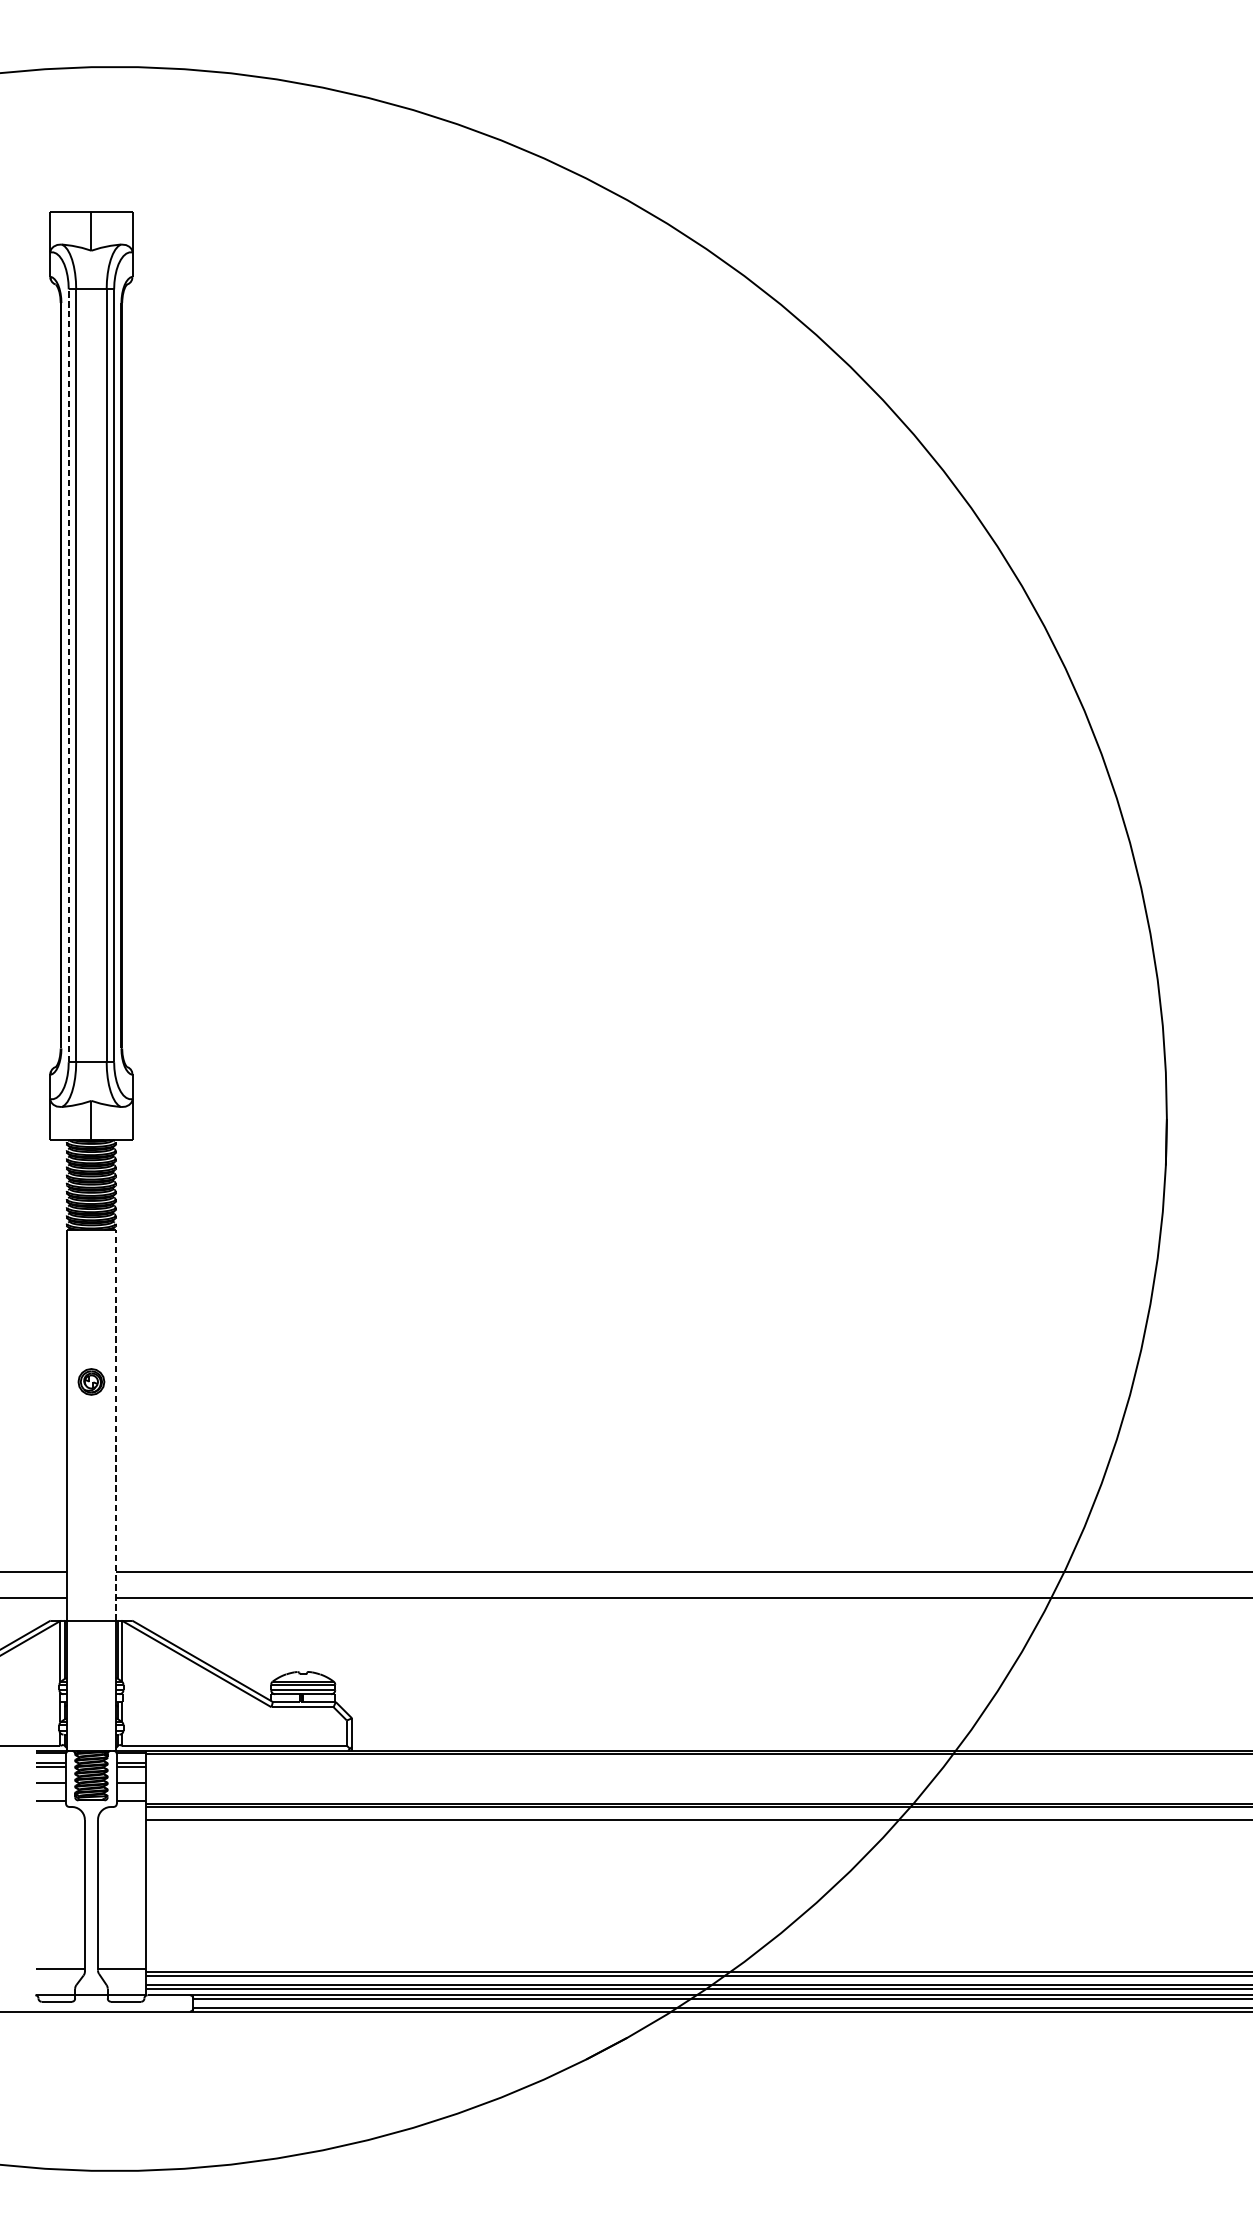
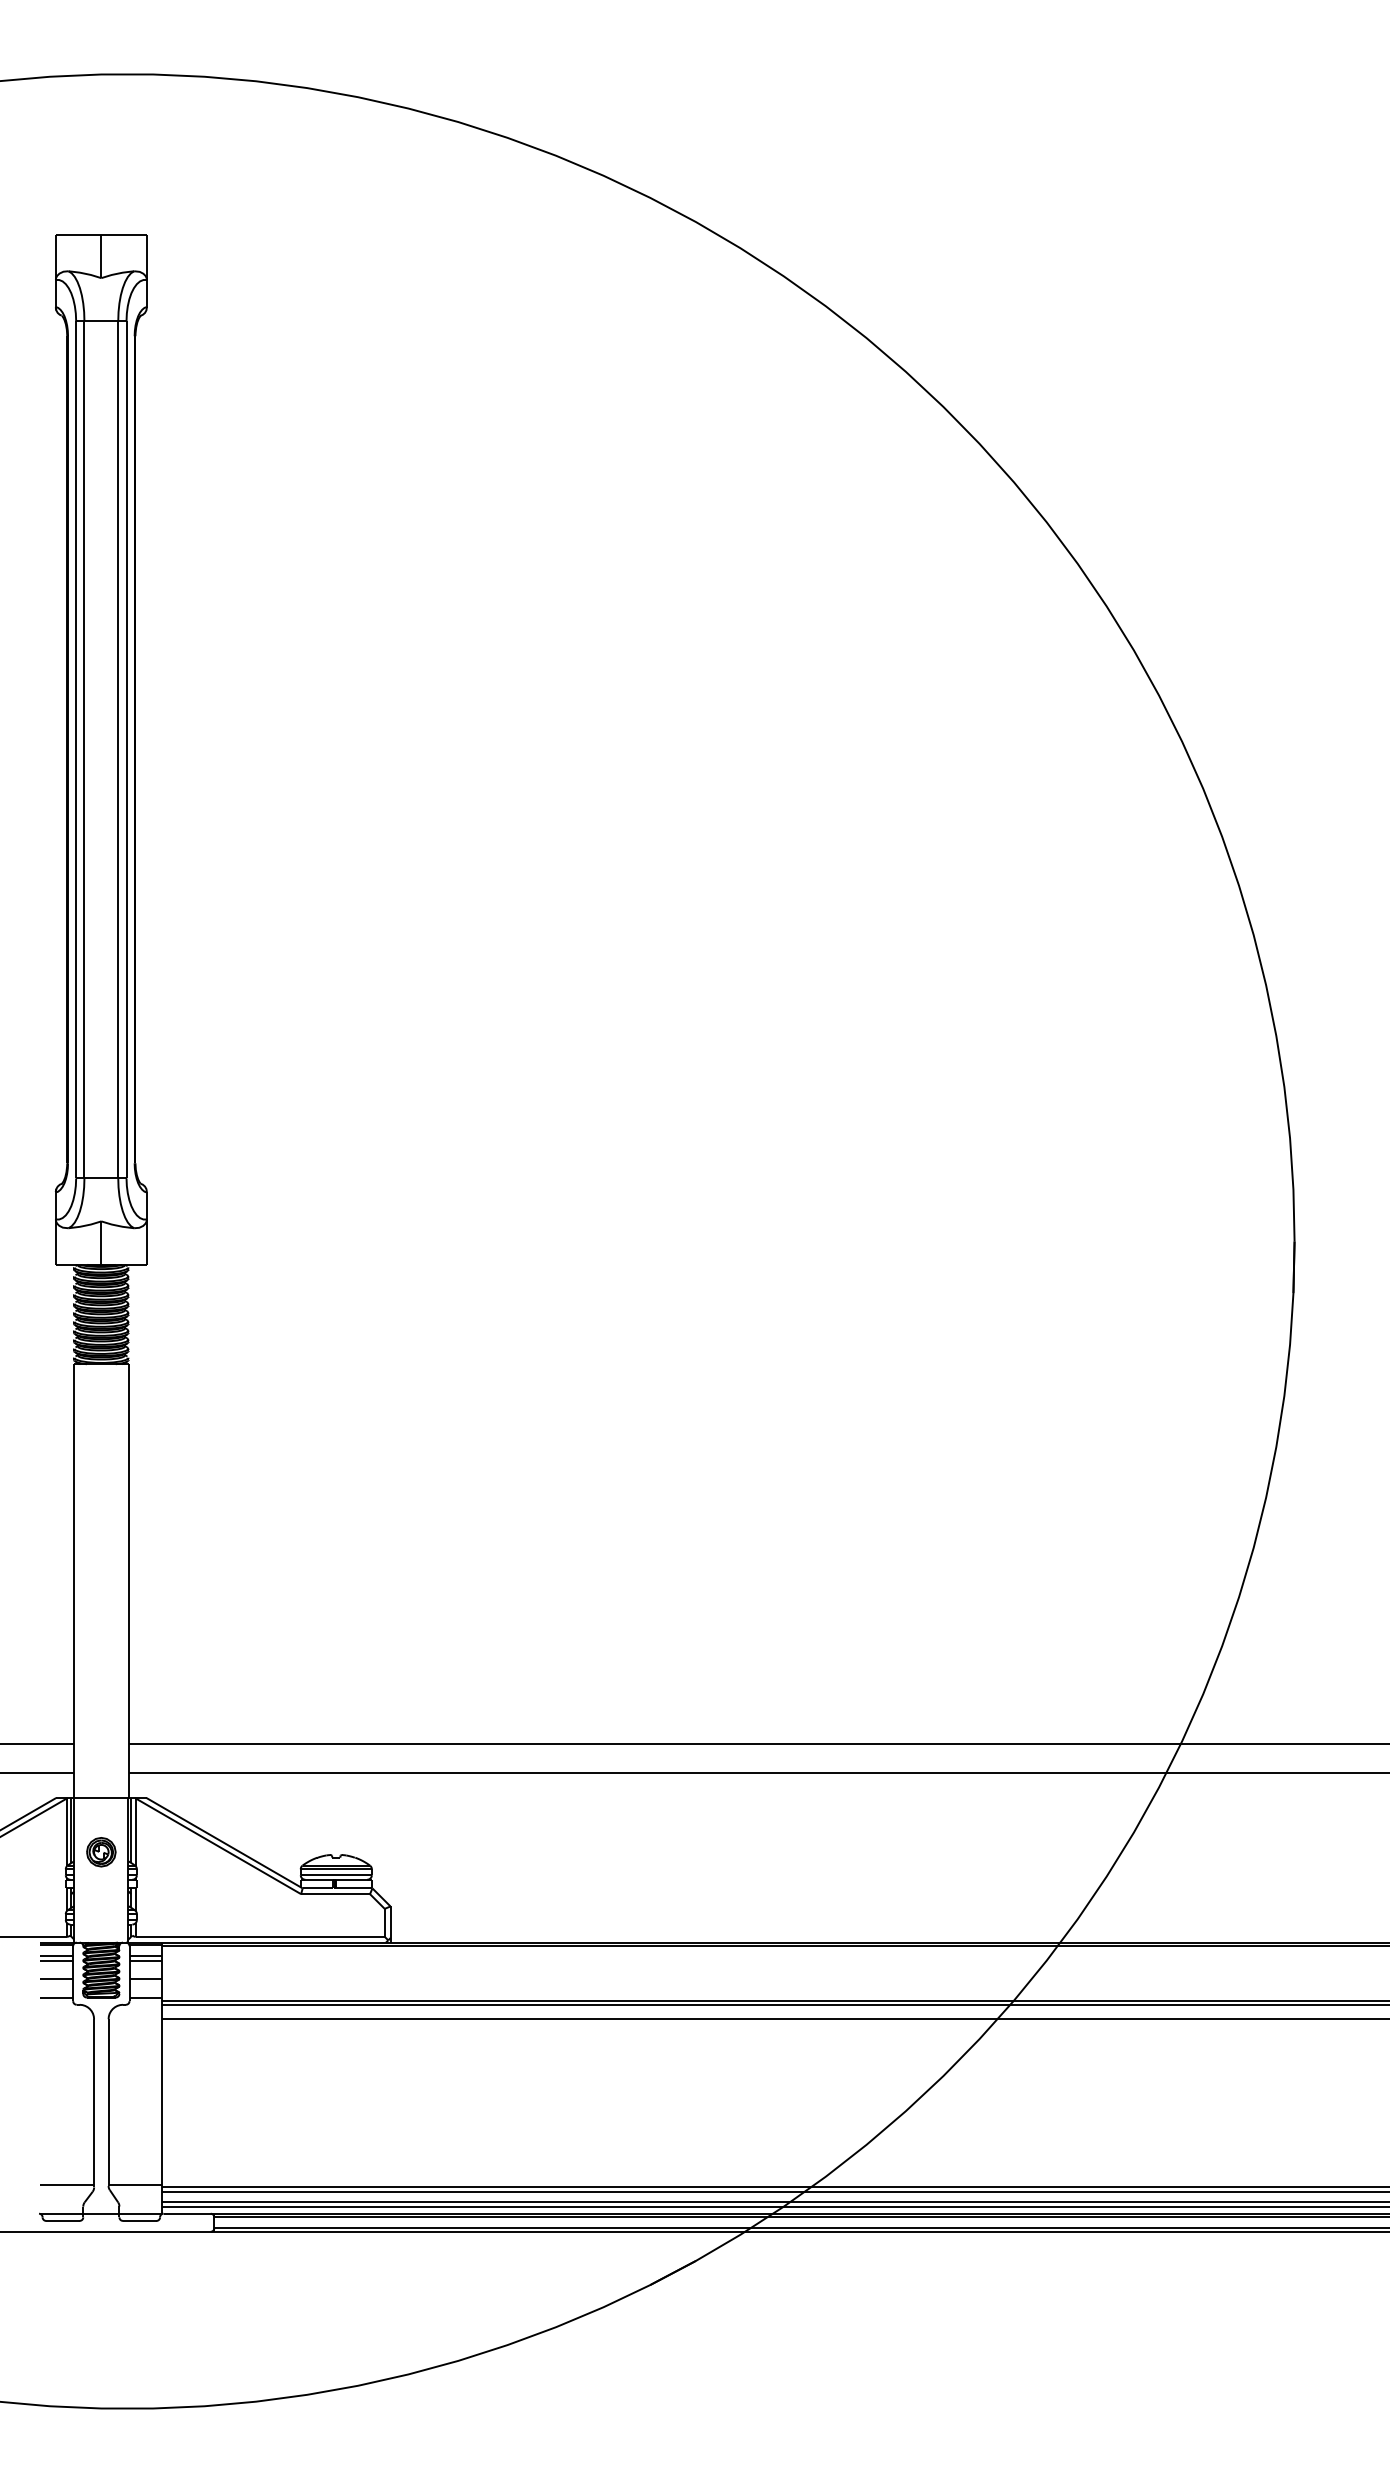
line: (69, 675) -> (76, 749), dashed -> solid
part: (91, 1382) -> (101, 1852), moved
line: (115, 1425) -> (128, 1581), dashed -> solid

